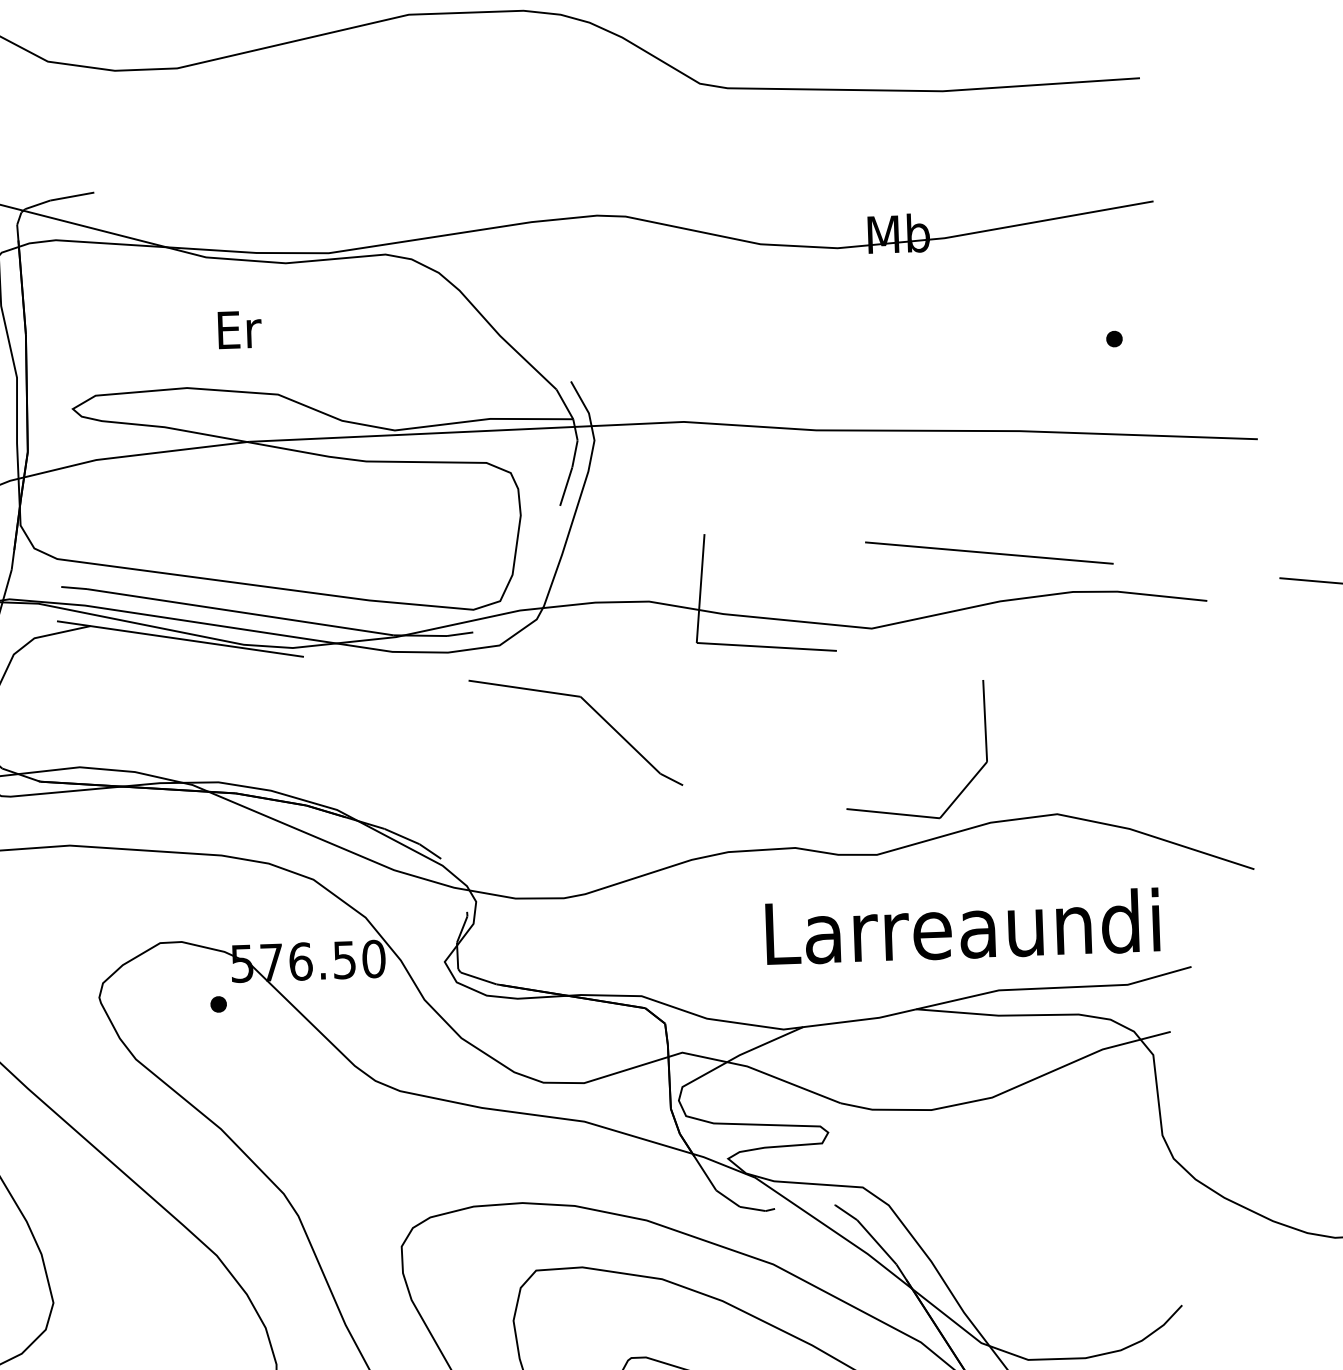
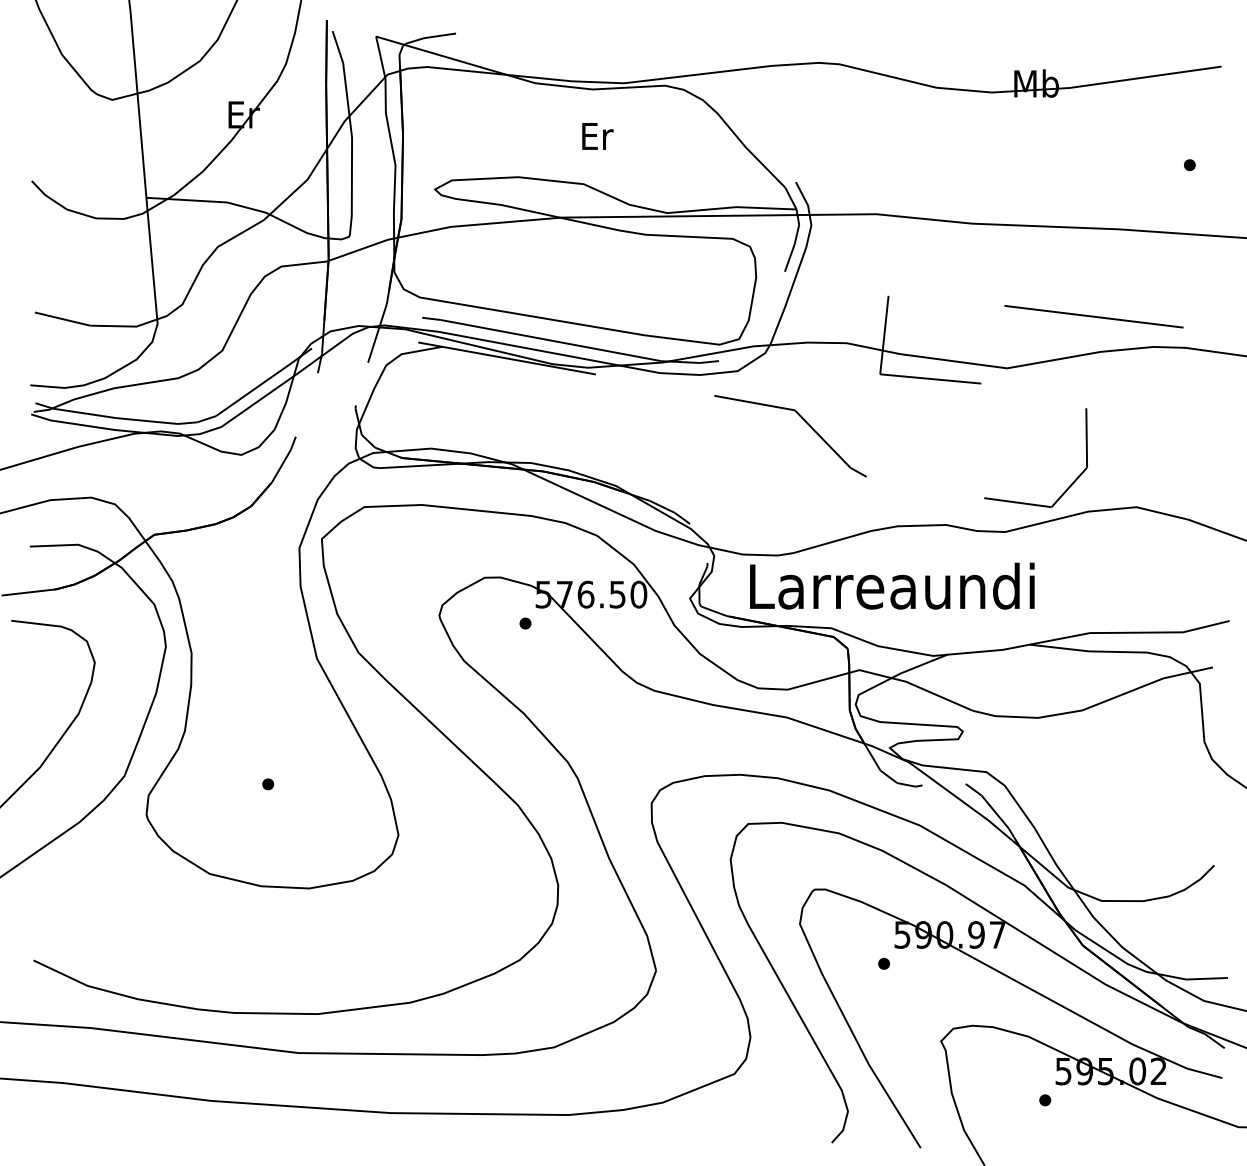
text: (239, 329) -> (597, 136), moved
text: (962, 925) -> (892, 585), moved

